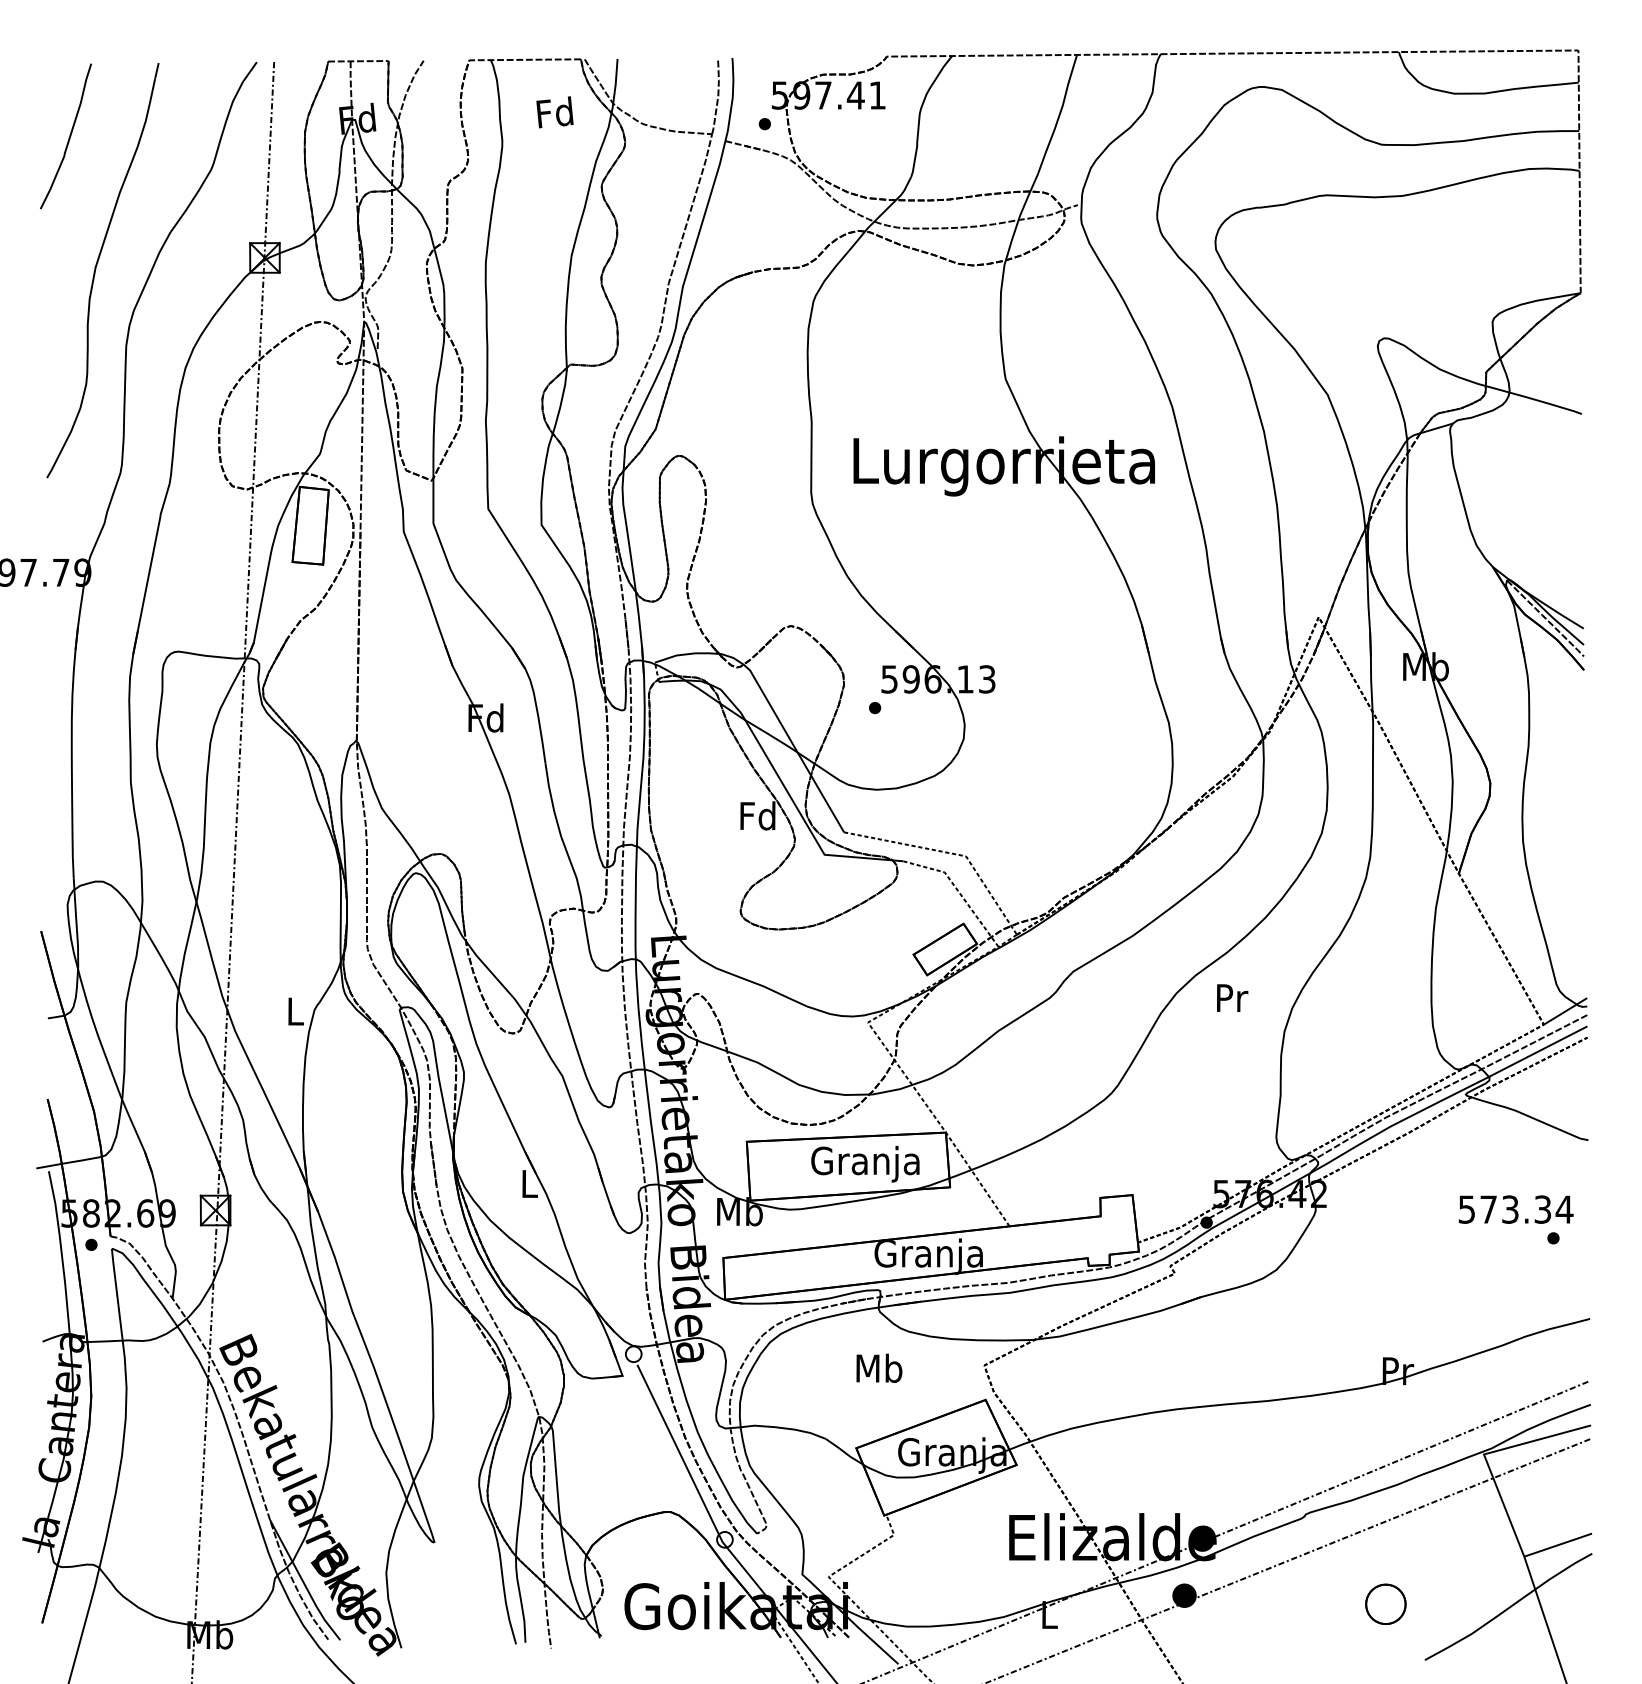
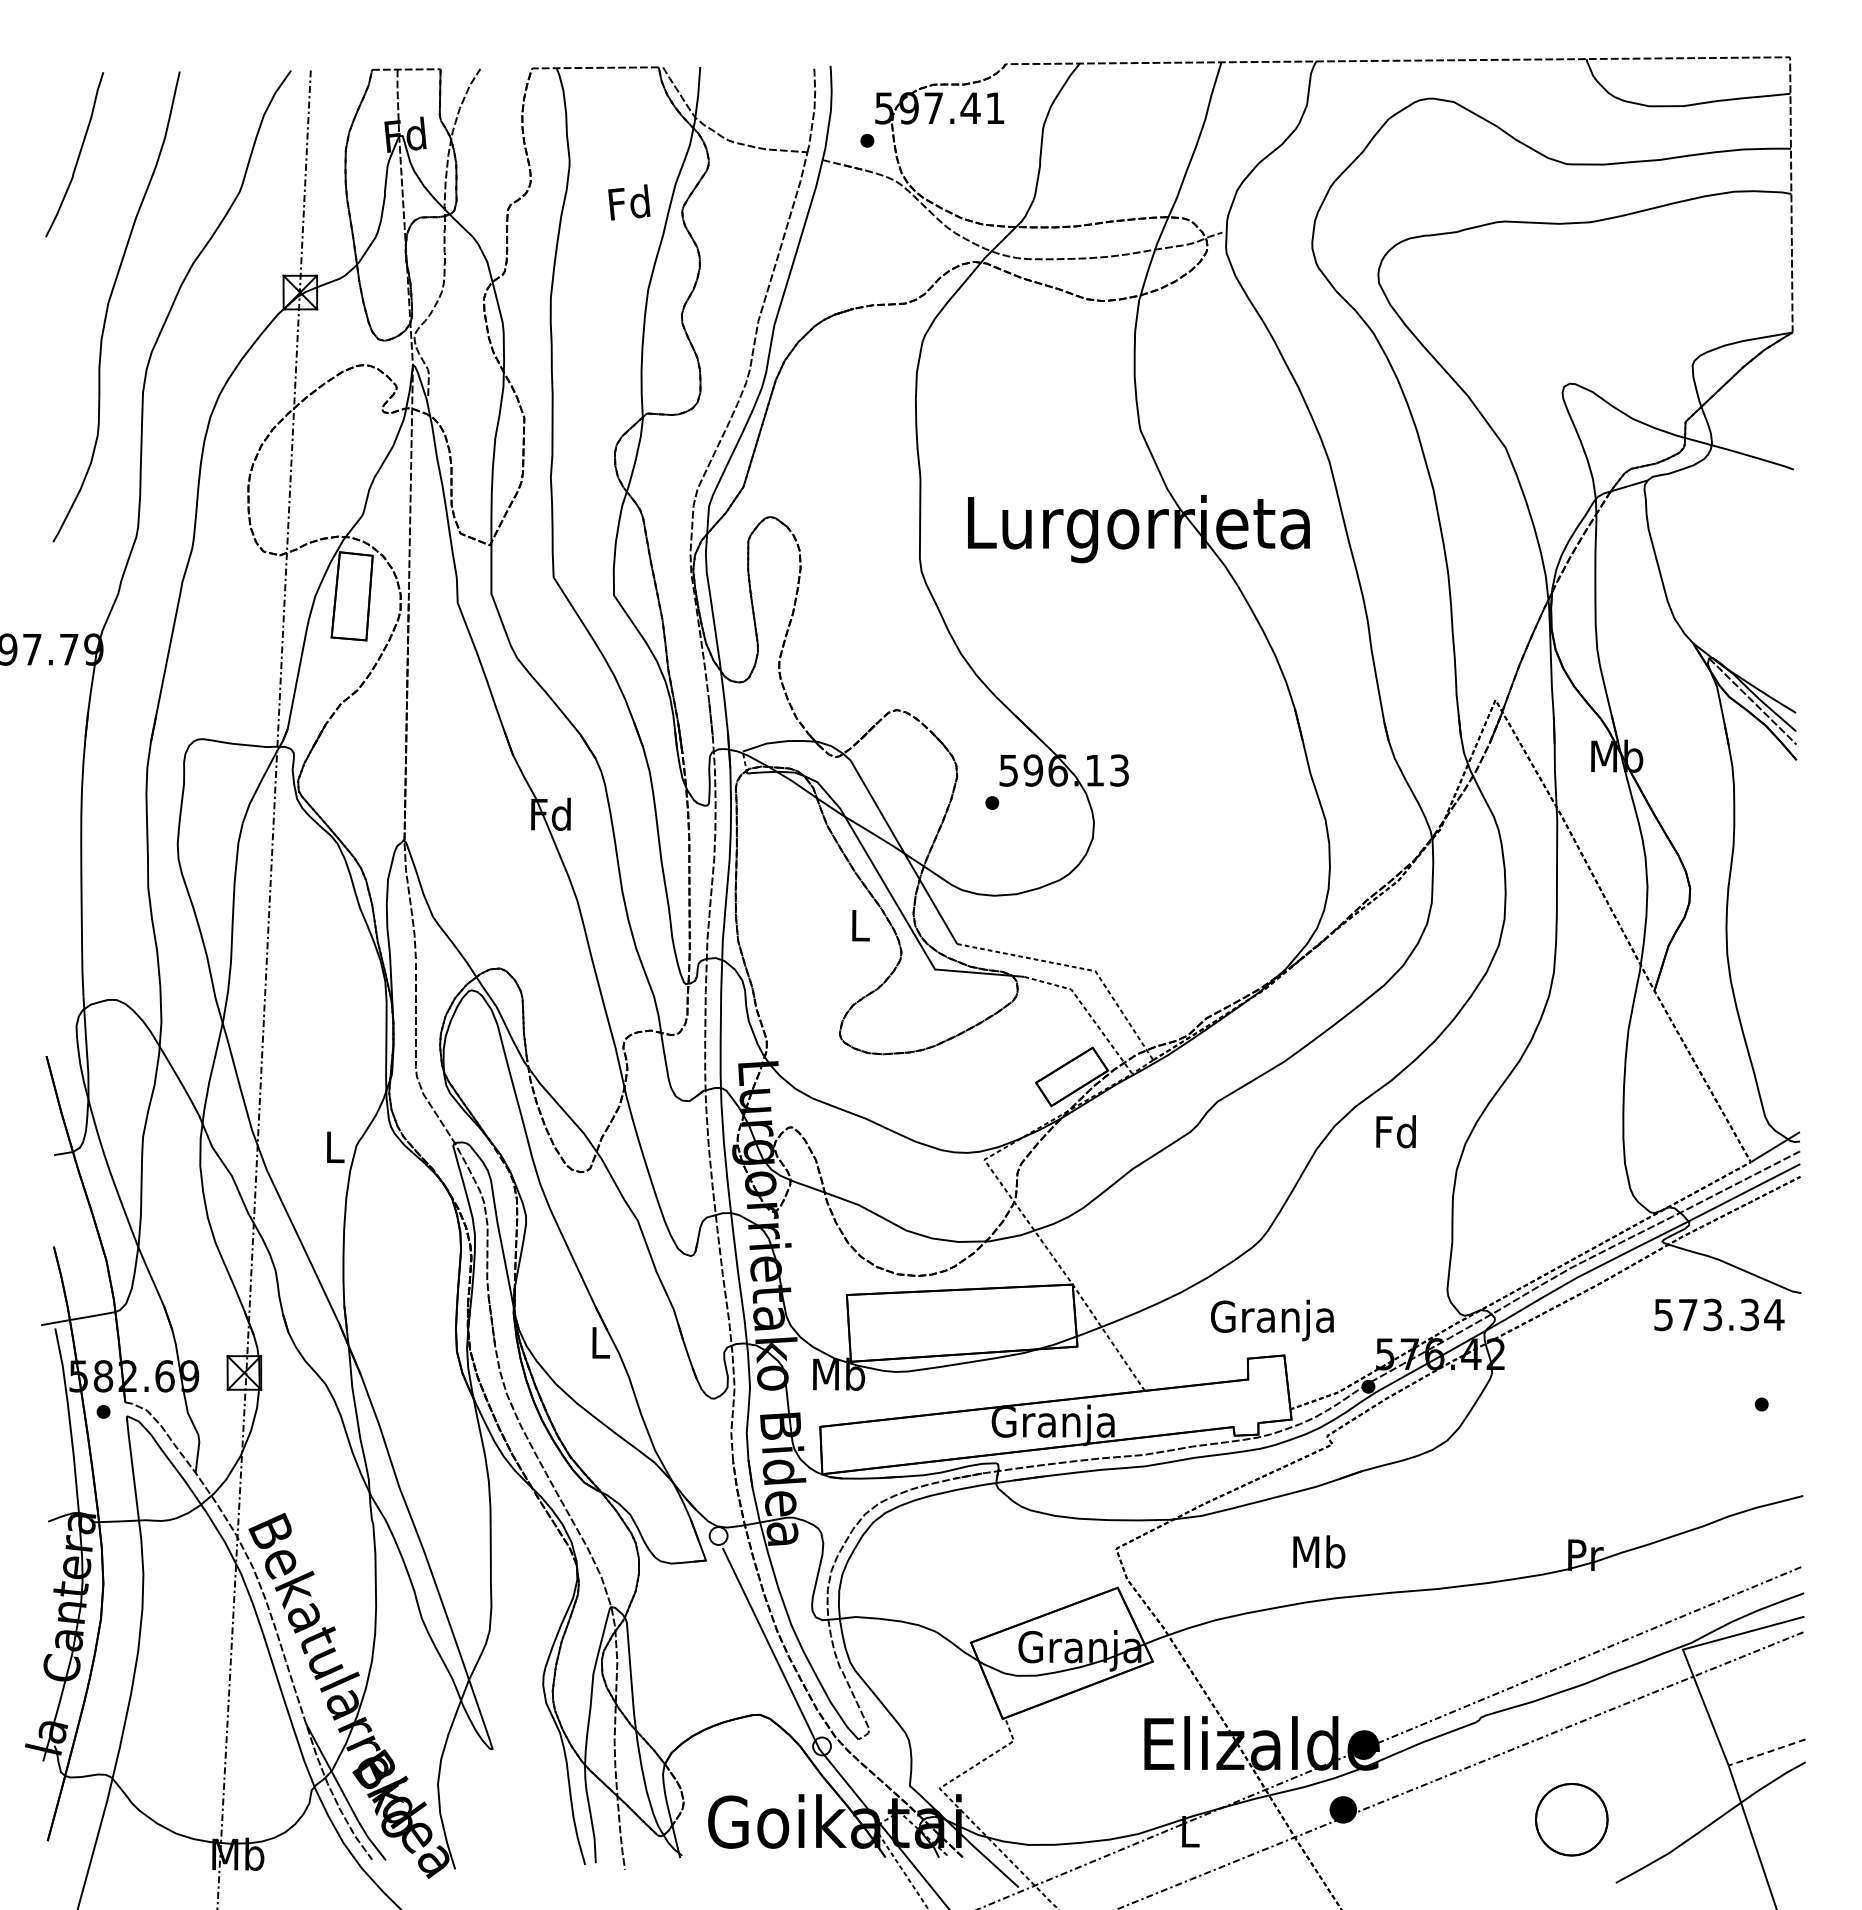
text: (555, 112) -> (629, 202), moved
text: (757, 815) -> (859, 924), Fd -> L
text: (1230, 997) -> (1395, 1131), Pr -> Fd
text: (865, 1164) -> (1272, 1320), moved
text: (1516, 1209) -> (1719, 1314), moved
text: (879, 1367) -> (1319, 1551), moved
line: (1558, 1545) -> (1767, 1752), solid -> dashed
part: (1385, 1604) -> (1571, 1819), size x1.6

